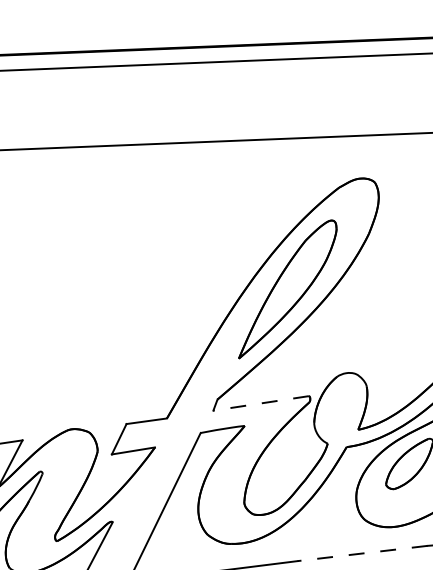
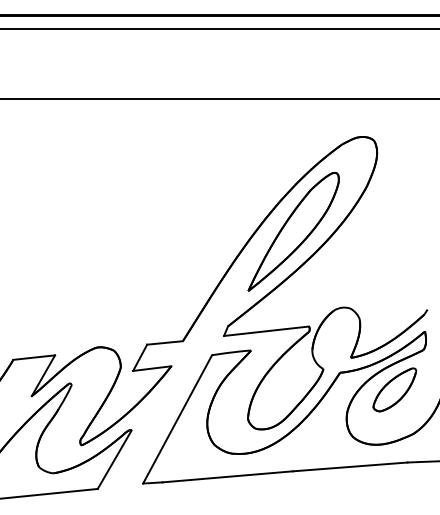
line: (261, 403) -> (266, 331), dashed -> solid
line: (362, 553) -> (350, 466), dashed -> solid

